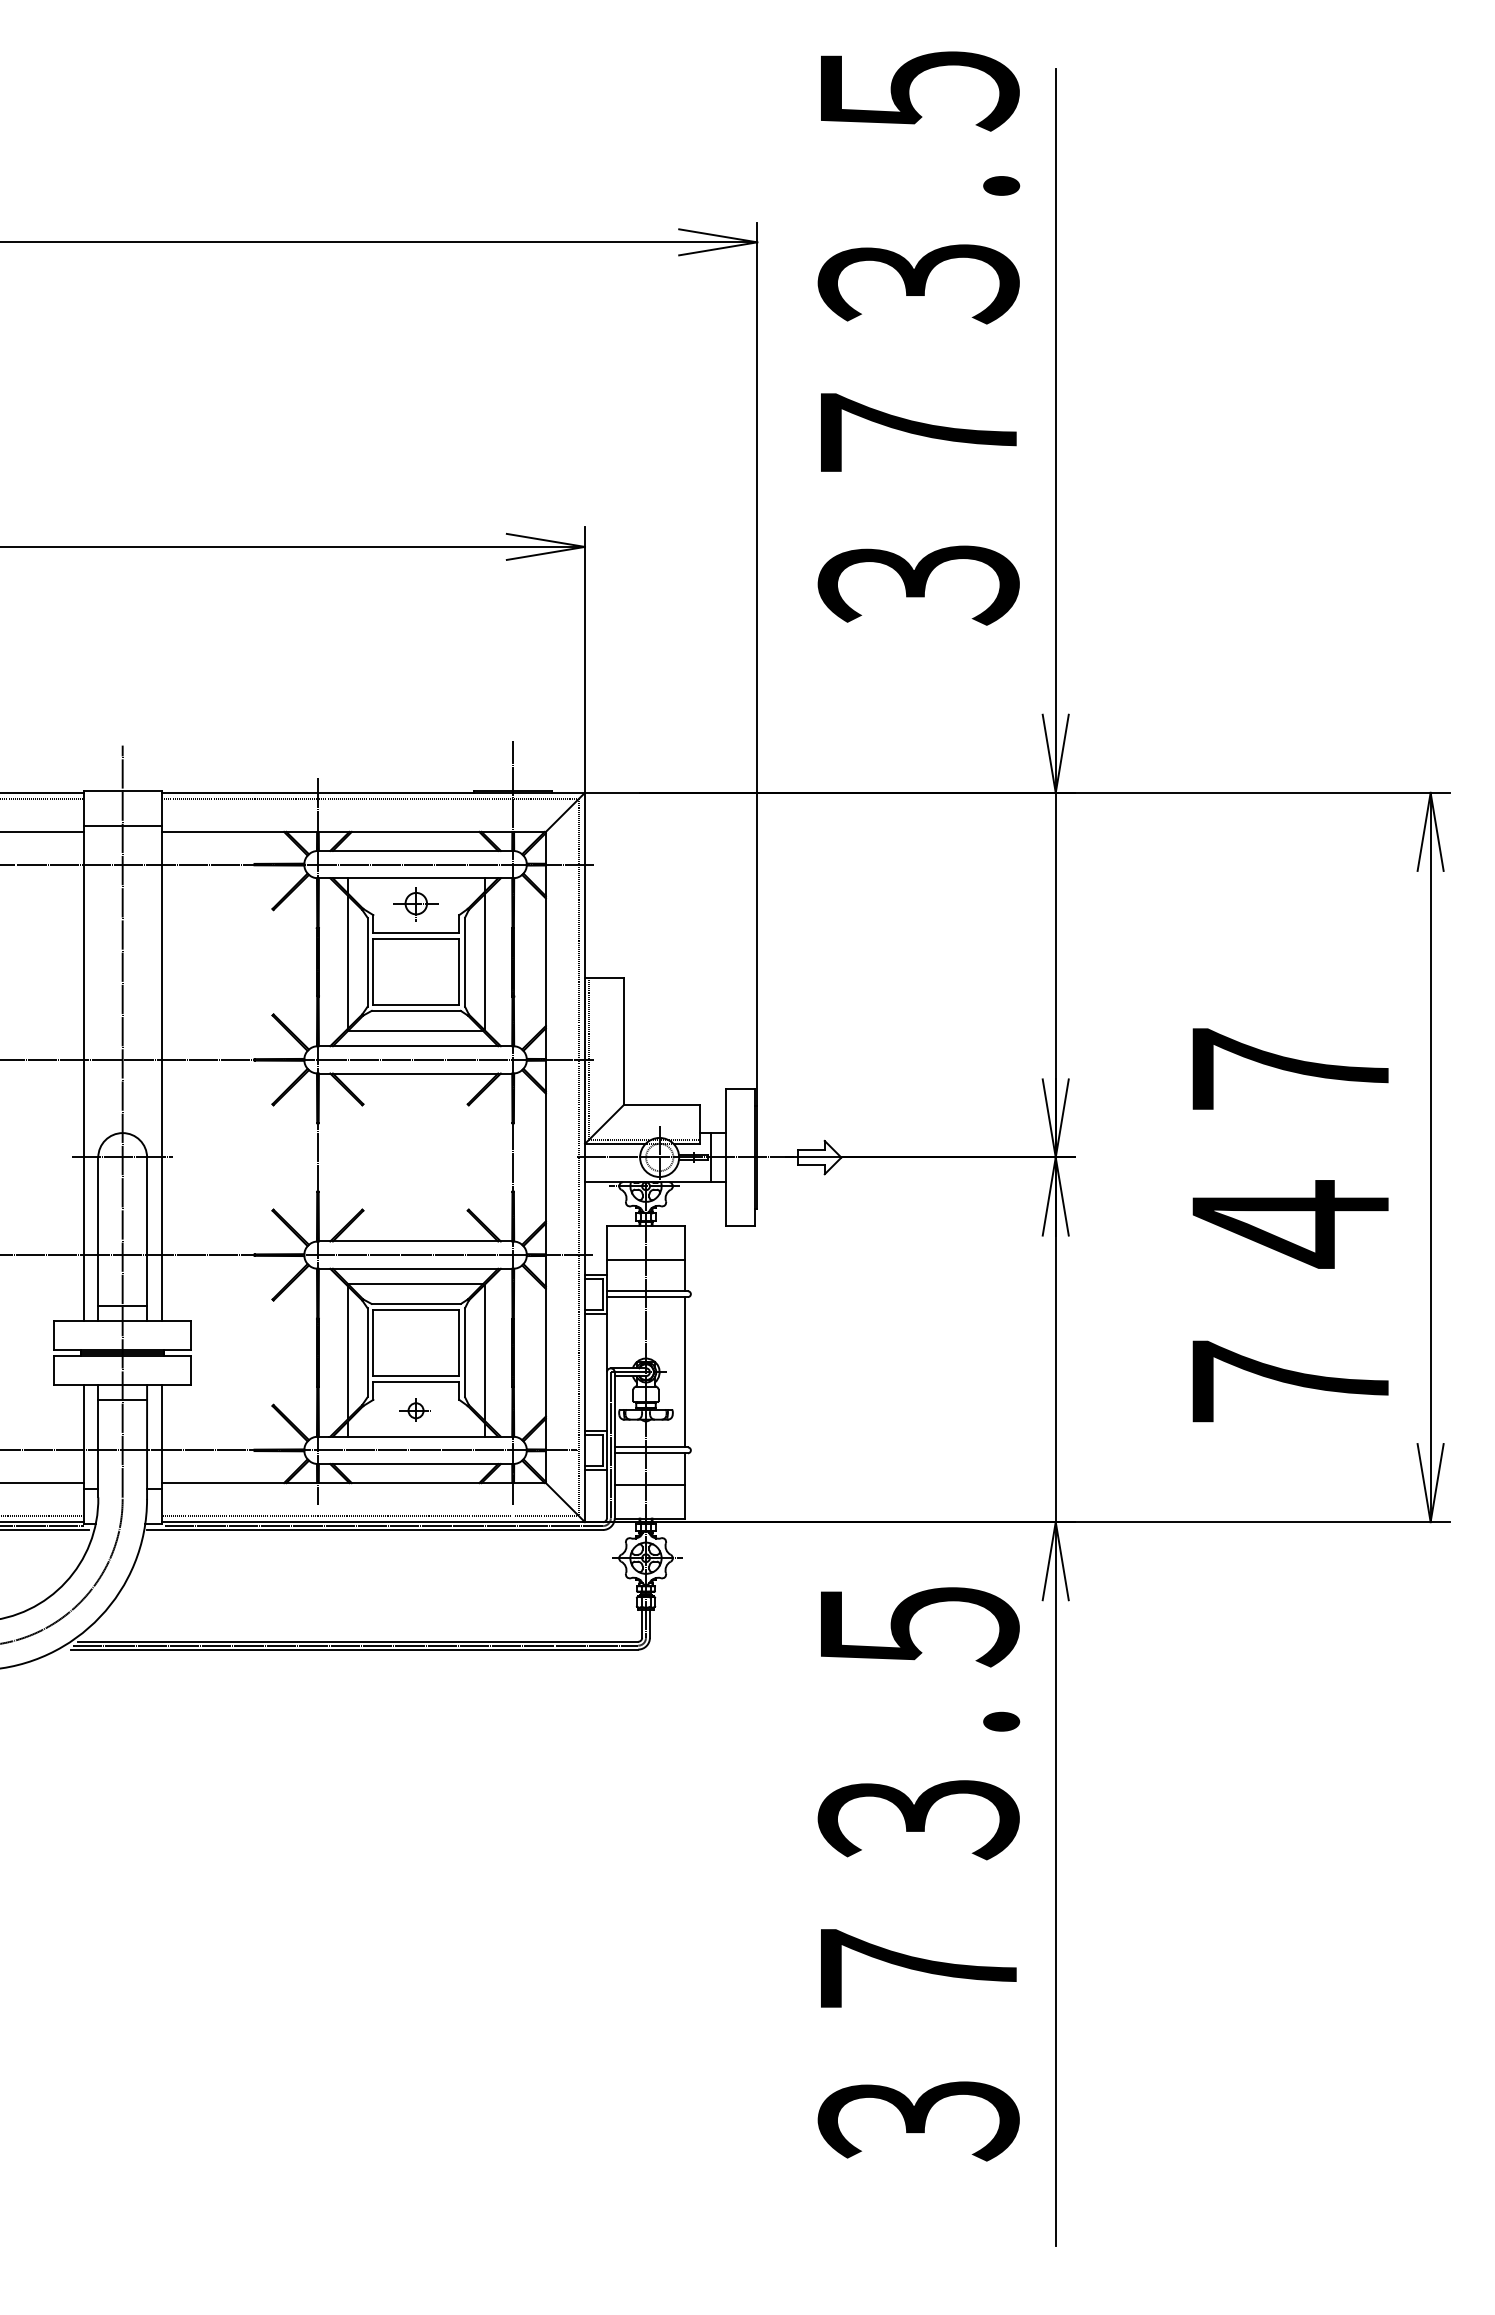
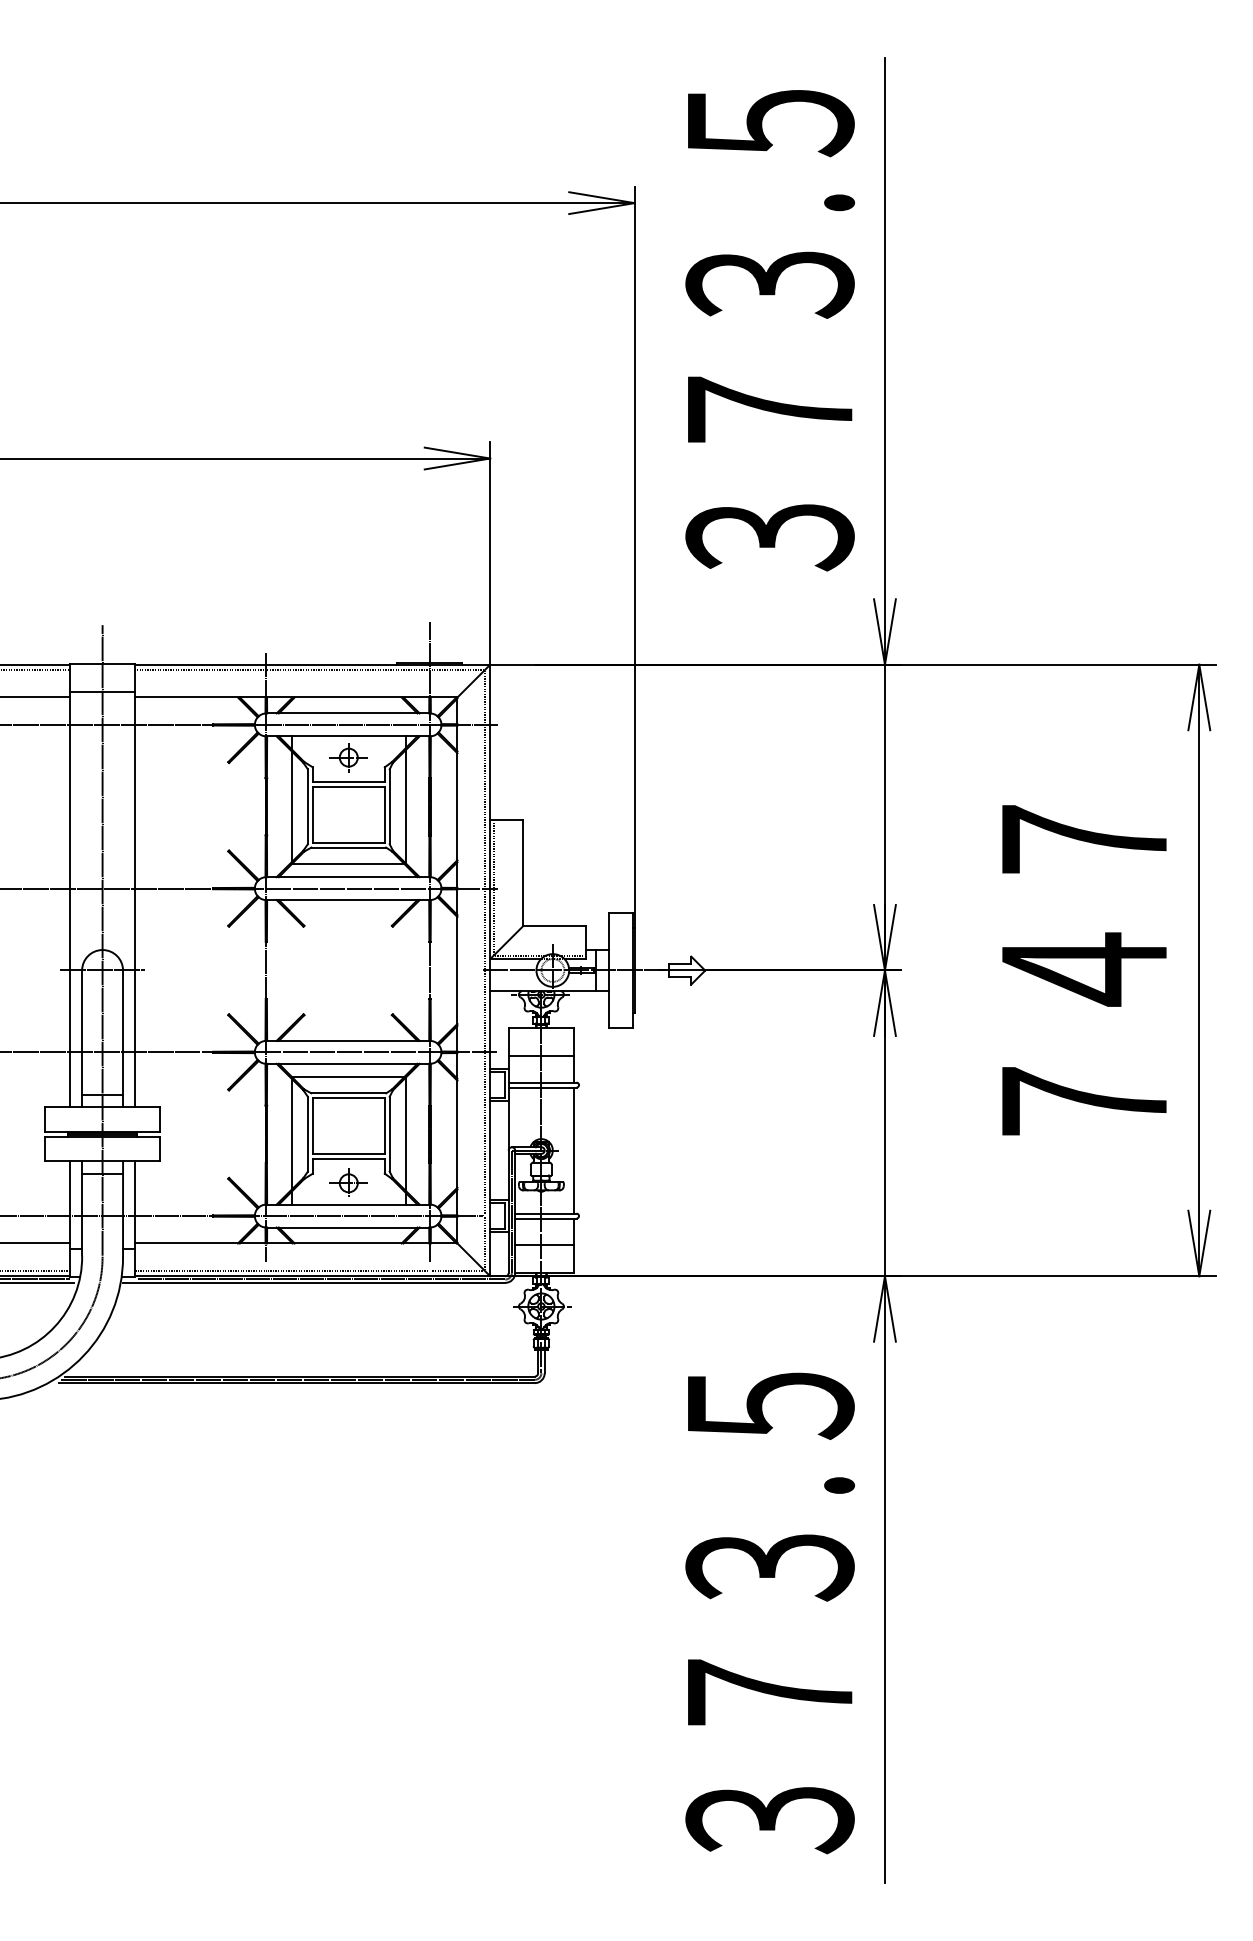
text: (918, 338) -> (769, 330), moved
text: (1290, 1225) -> (1084, 970), moved
part: (415, 1409) -> (348, 1181), size x1.43
text: (918, 1874) -> (769, 1613), moved

